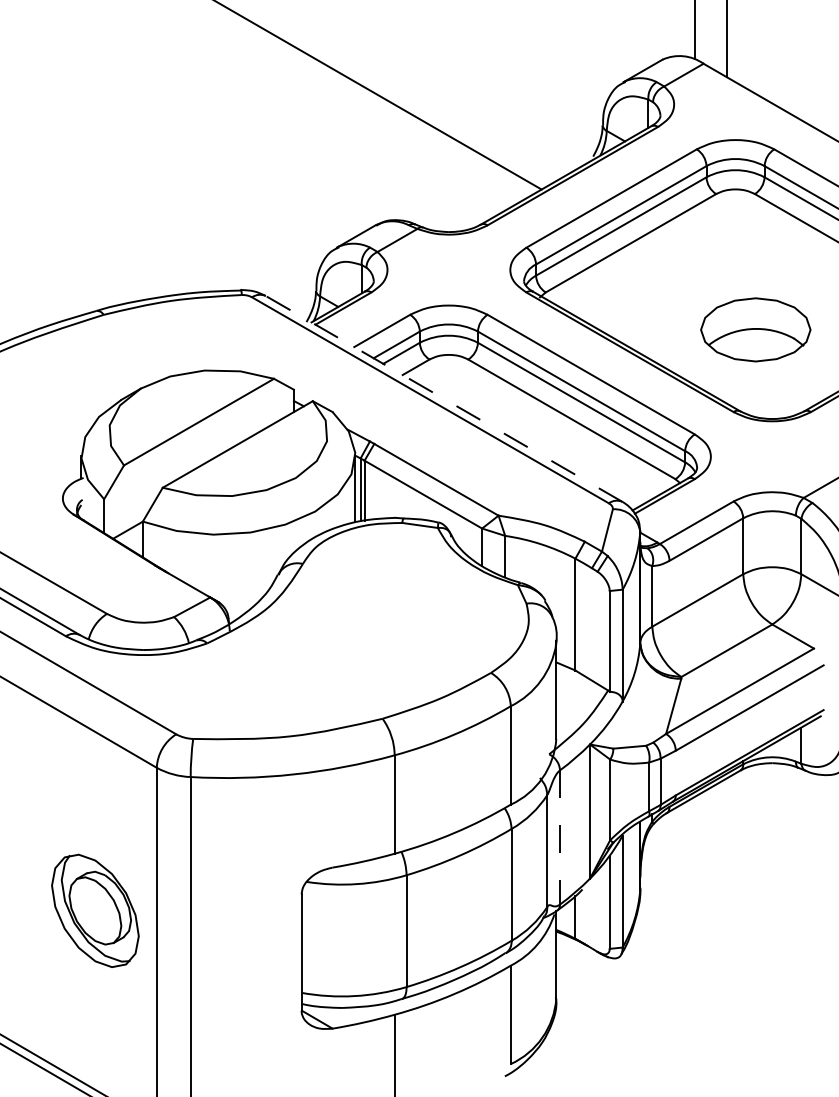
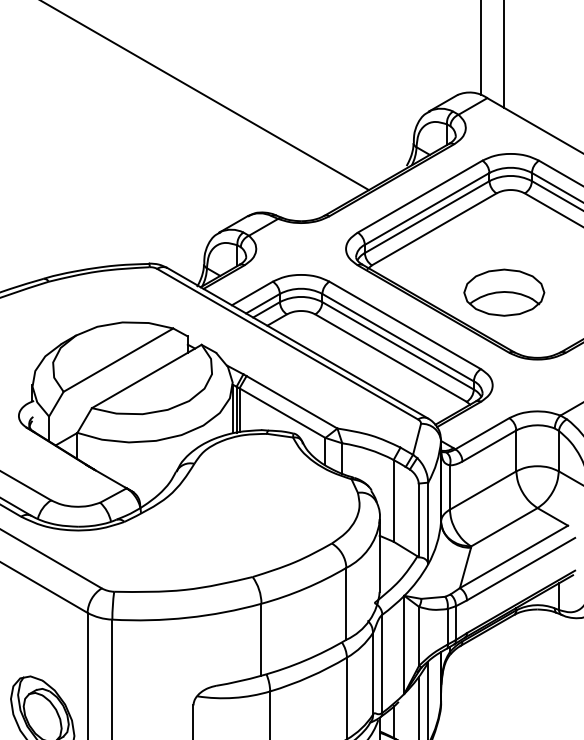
part: (755, 329) -> (504, 292), moved
line: (443, 398) -> (297, 342), dashed -> solid
line: (560, 837) -> (382, 663), dashed -> solid

